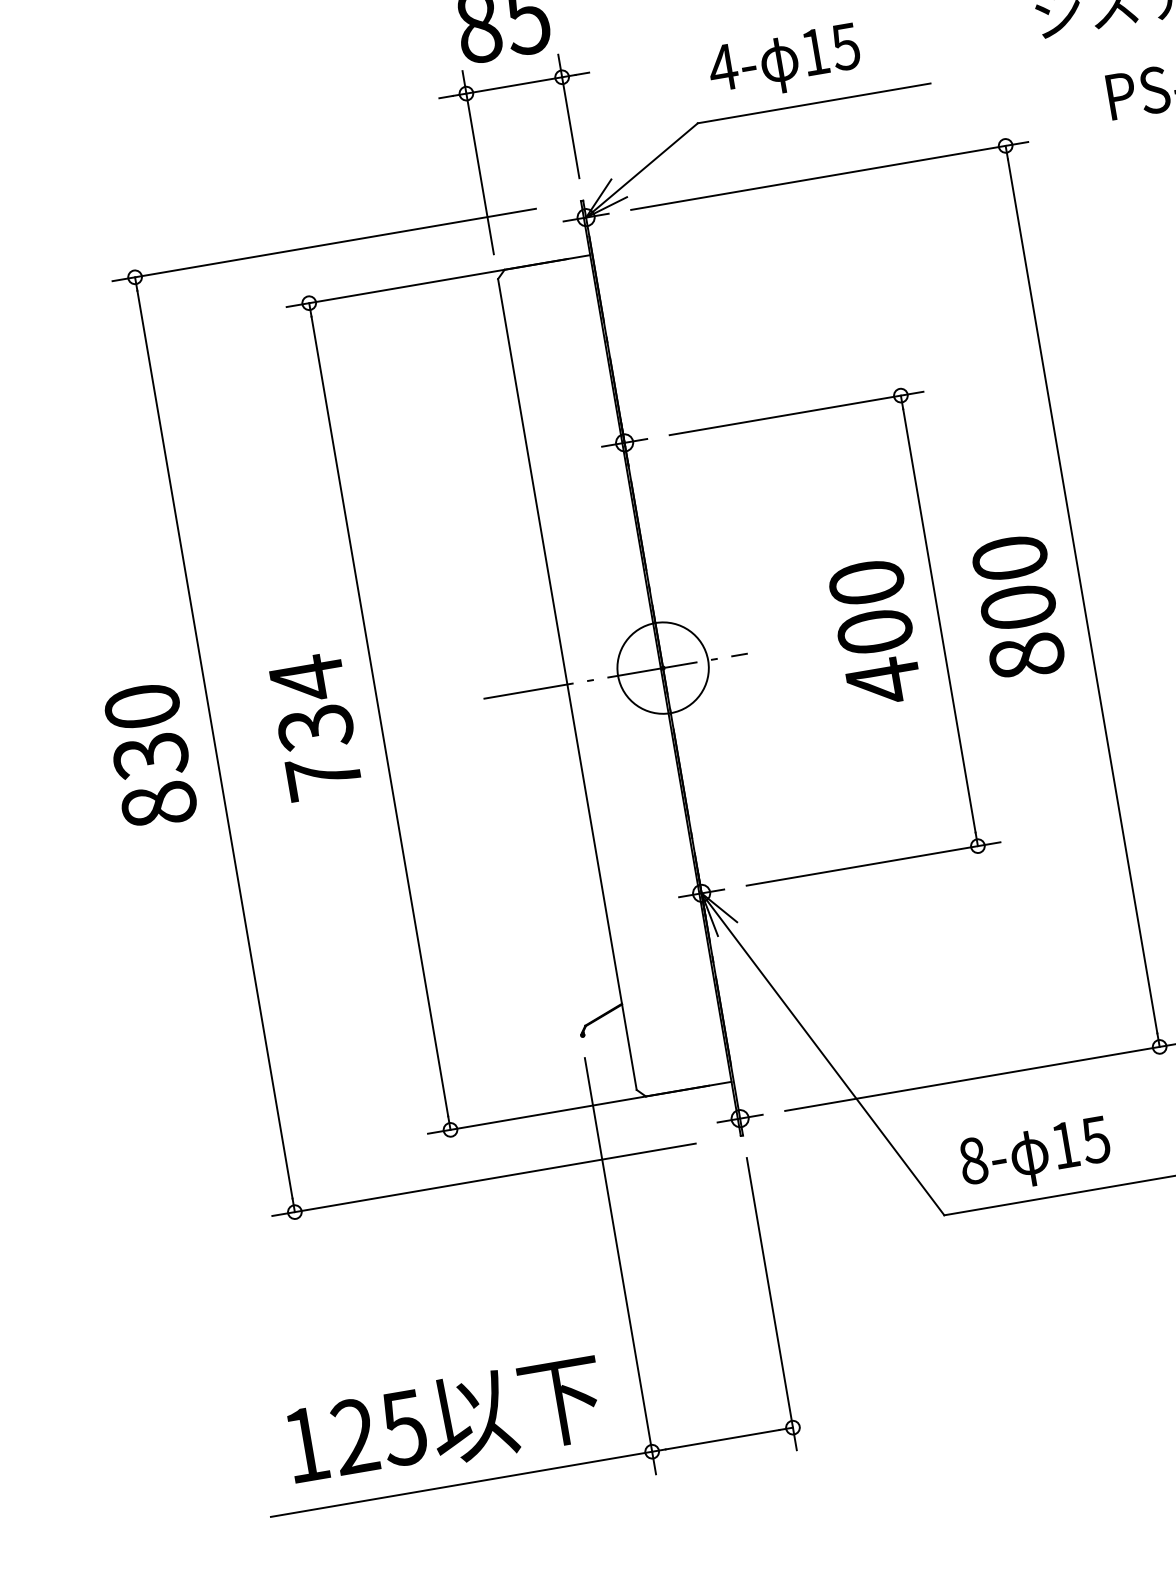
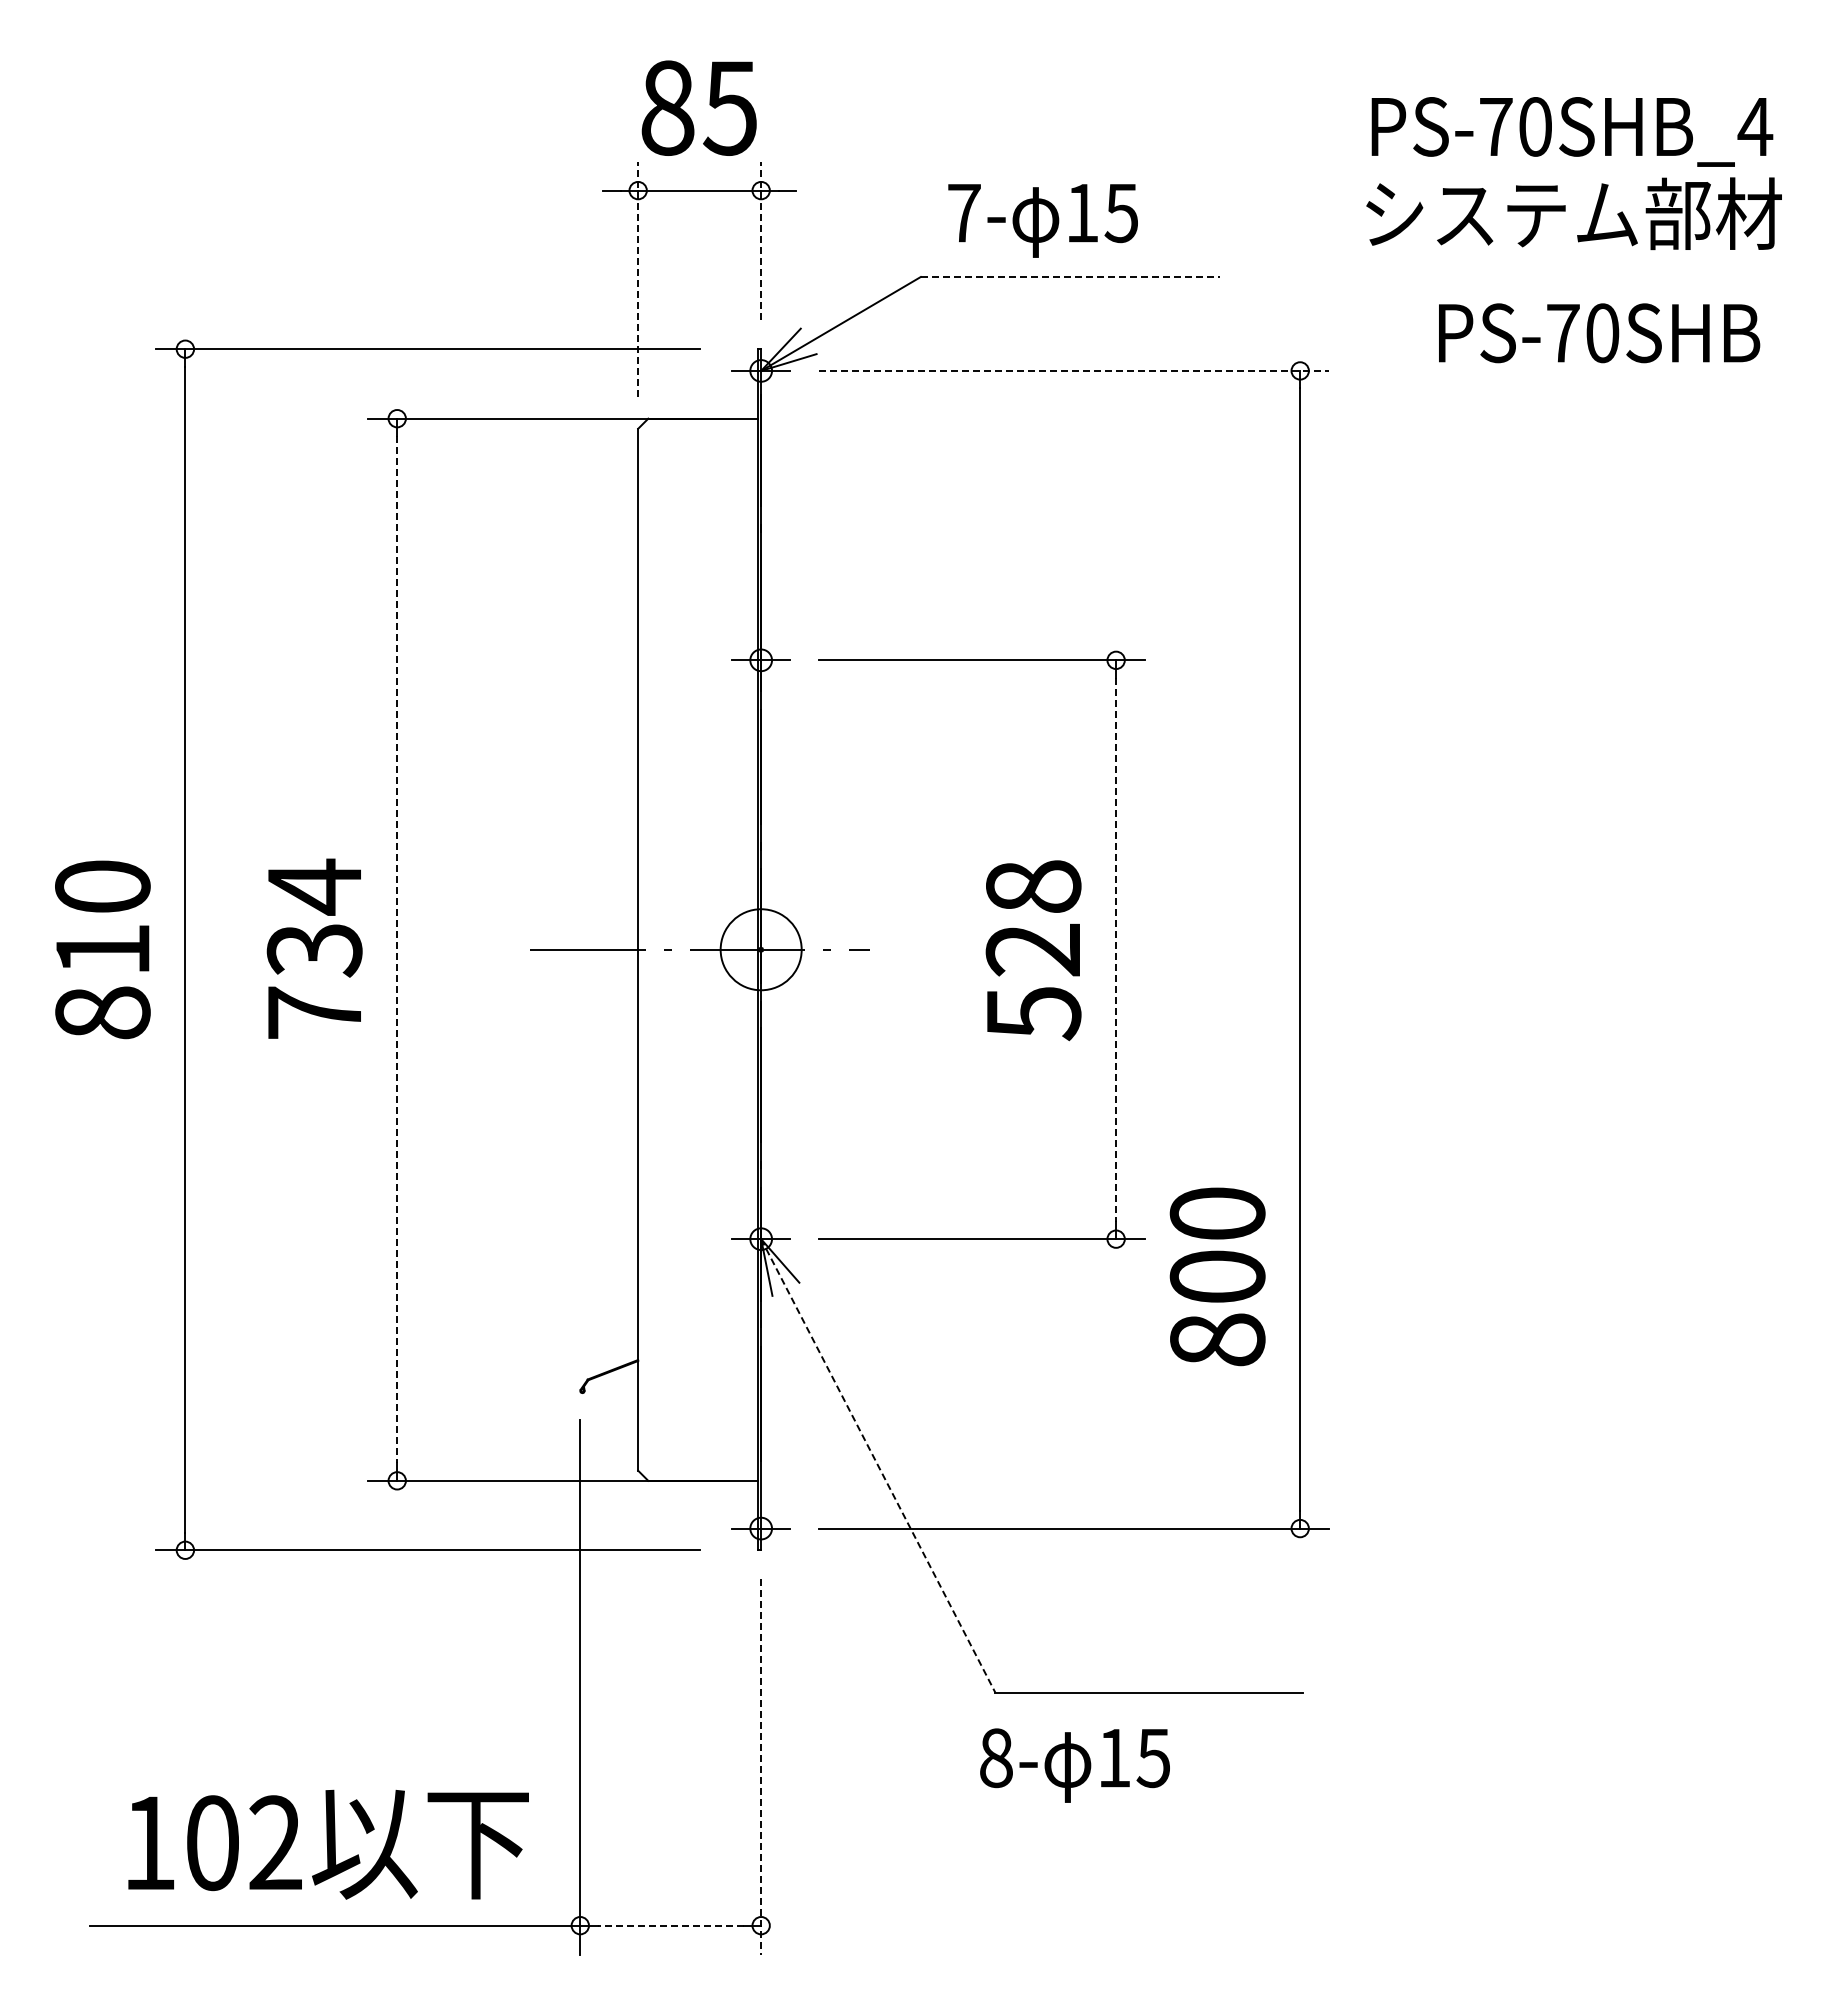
text: (722, 68) -> (963, 213), 4- -> 7-
line: (814, 103) -> (1070, 277), solid -> dashed
line: (569, 116) -> (761, 240), solid -> dashed
line: (478, 162) -> (638, 279), solid -> dashed
line: (829, 175) -> (1074, 370), solid -> dashed
text: (1018, 607) -> (1217, 1276), moved
line: (939, 621) -> (1116, 950), solid -> dashed
text: (875, 633) -> (1033, 951), 400 -> 528
circle: (663, 667) -> (761, 949), size x0.7
line: (380, 716) -> (397, 949), solid -> dashed
text: (150, 756) -> (102, 950), 830 -> 810
line: (823, 1054) -> (878, 1466), solid -> dashed
text: (1035, 1156) -> (1074, 1765), moved
line: (772, 1303) -> (761, 1766), solid -> dashed
text: (379, 1432) -> (243, 1843), 125 -> 102
line: (722, 1439) -> (670, 1925), solid -> dashed

